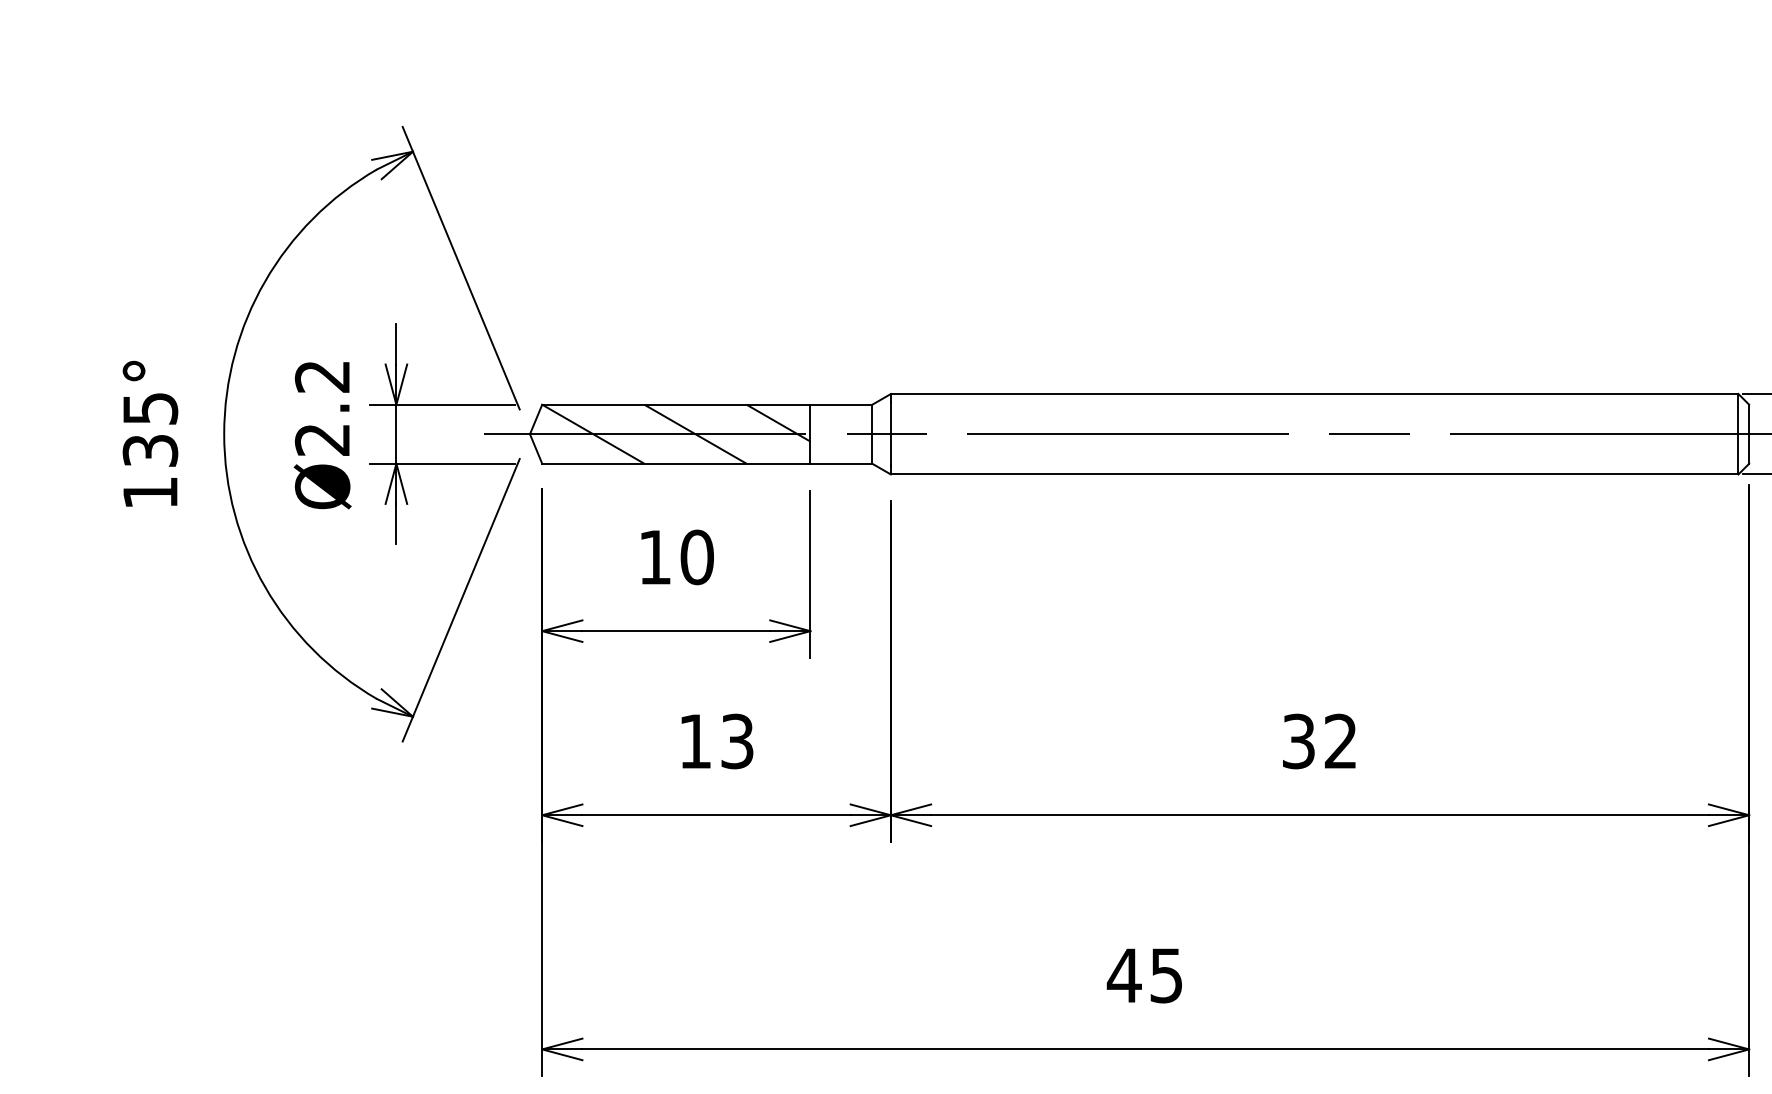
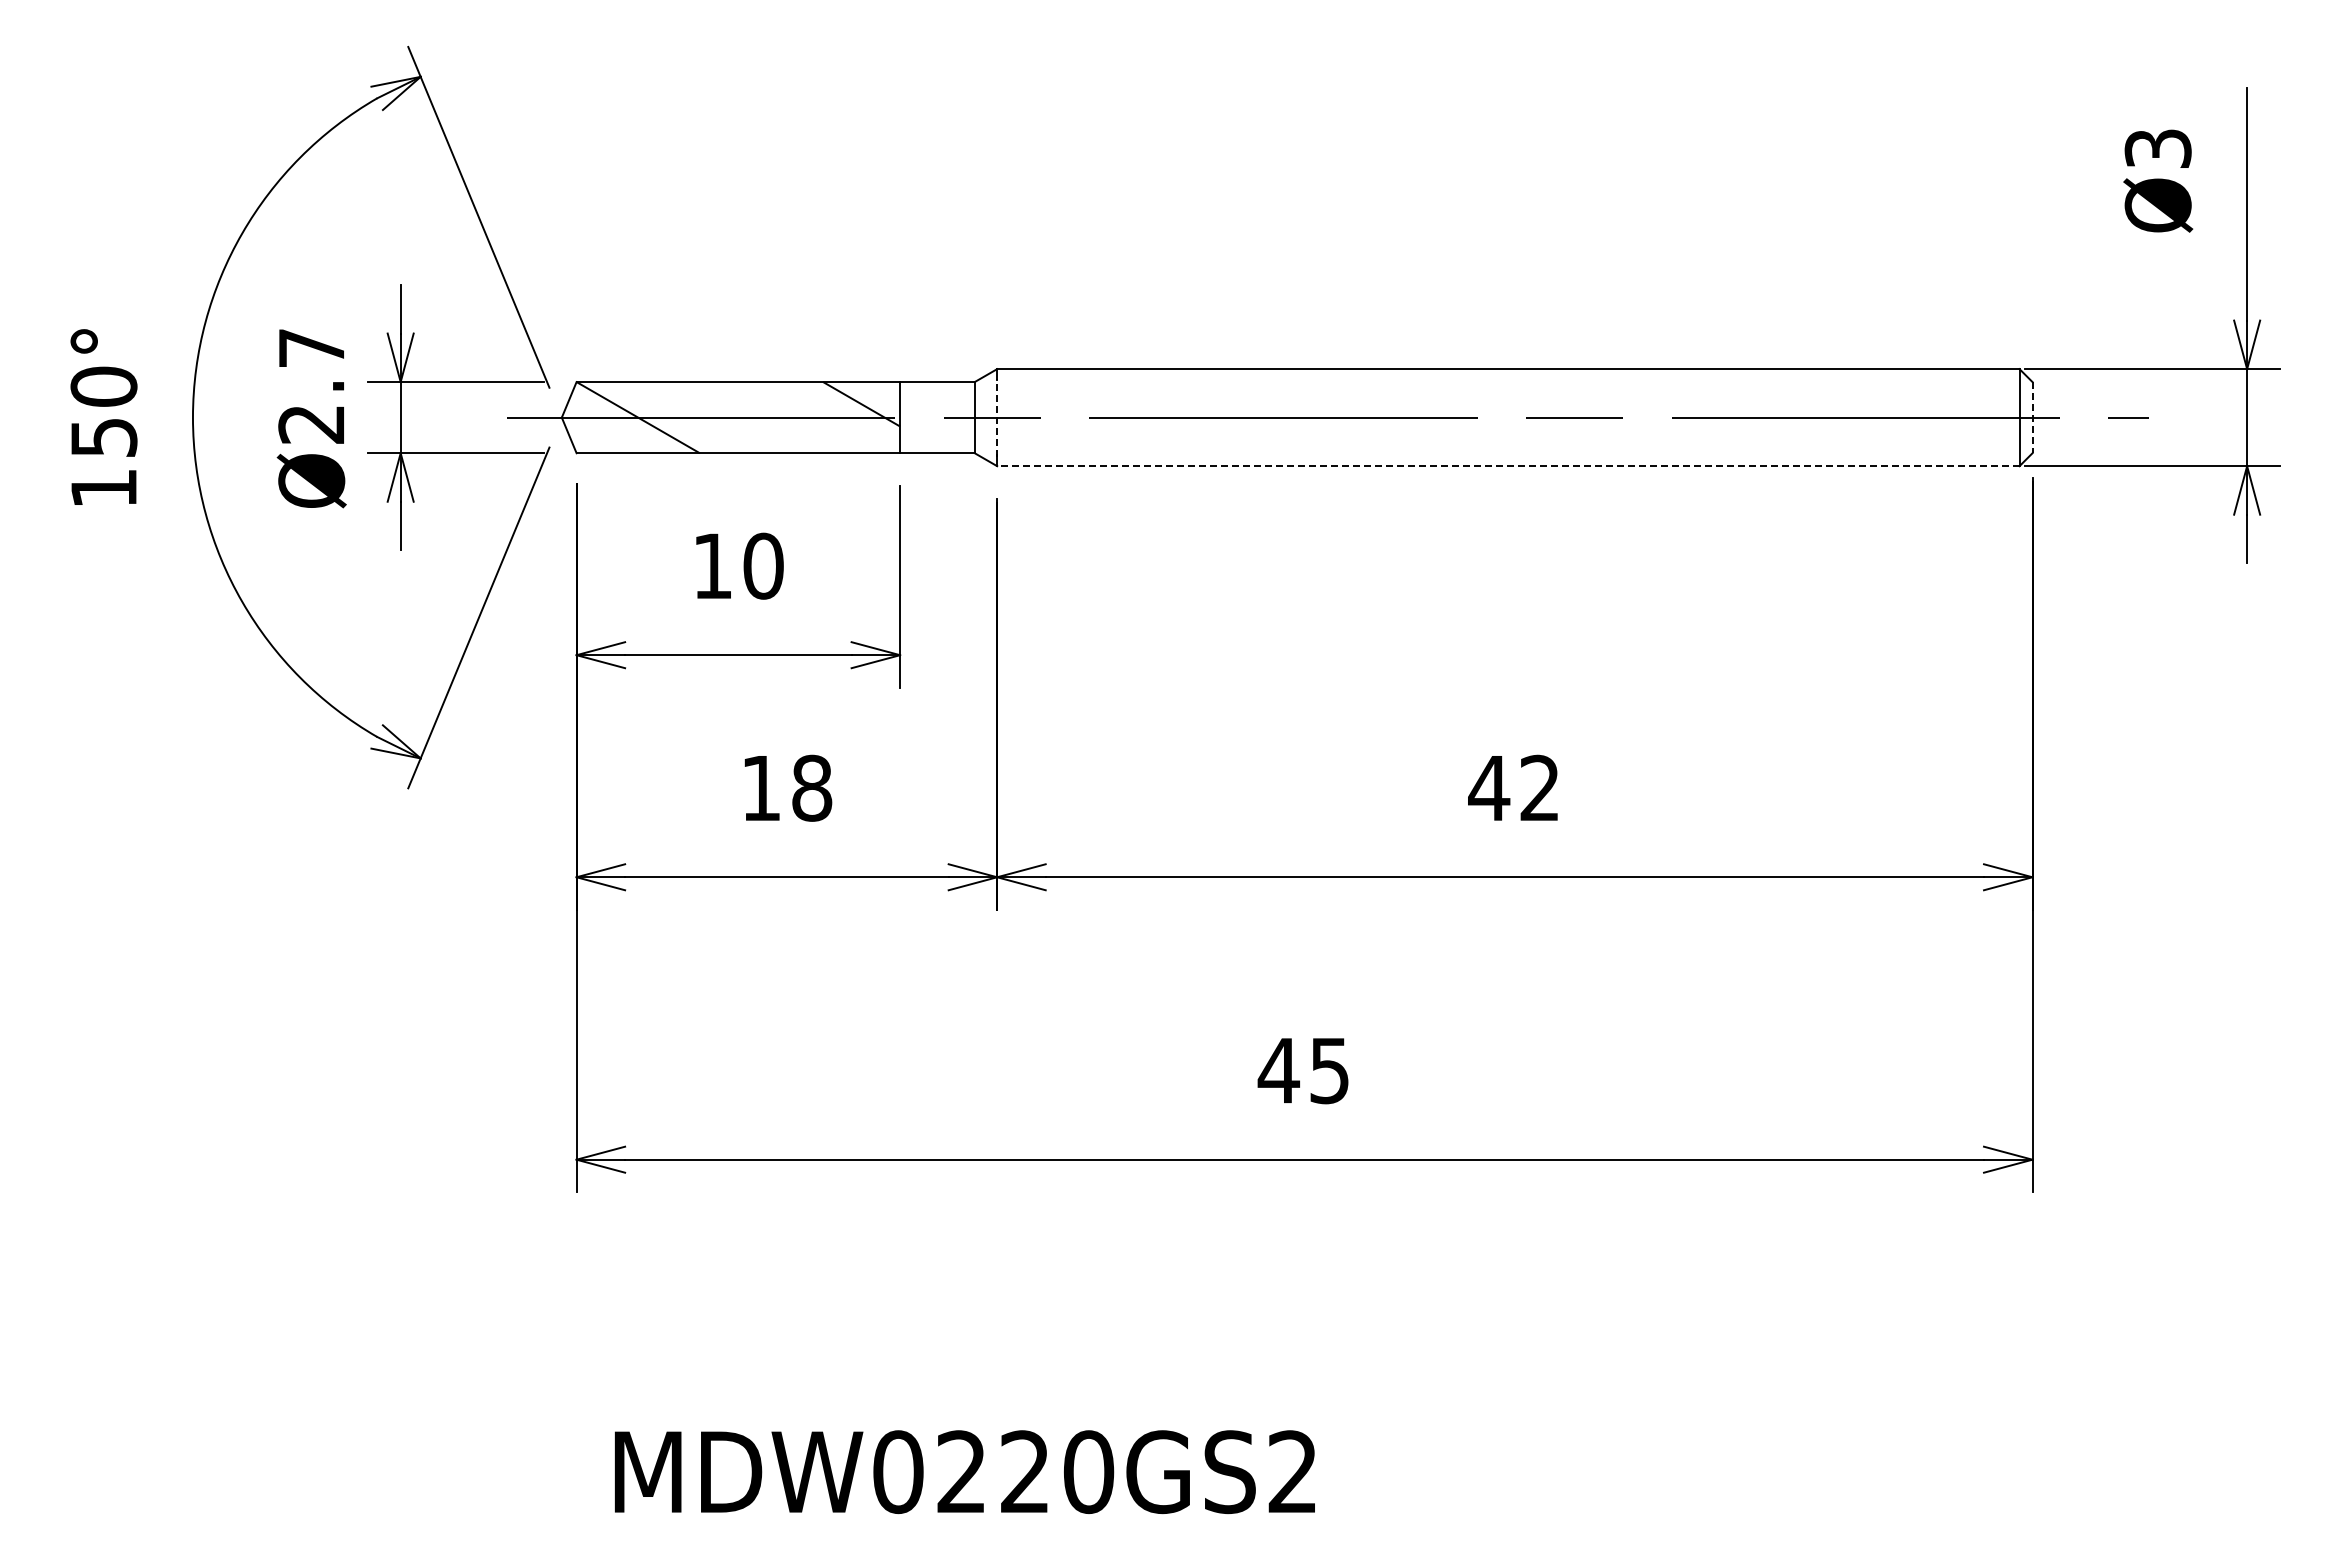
text: (321, 376) -> (310, 348), Ø2.2 -> Ø2.7
text: (150, 429) -> (103, 411), 135° -> 150°
line: (695, 434) -> (761, 417), removed
line: (891, 434) -> (997, 417), solid -> dashed
line: (1749, 434) -> (2032, 417), solid -> dashed
line: (1313, 474) -> (1507, 466), solid -> dashed
text: (737, 740) -> (812, 787), 13 -> 18
text: (1299, 740) -> (1489, 787), 32 -> 42

